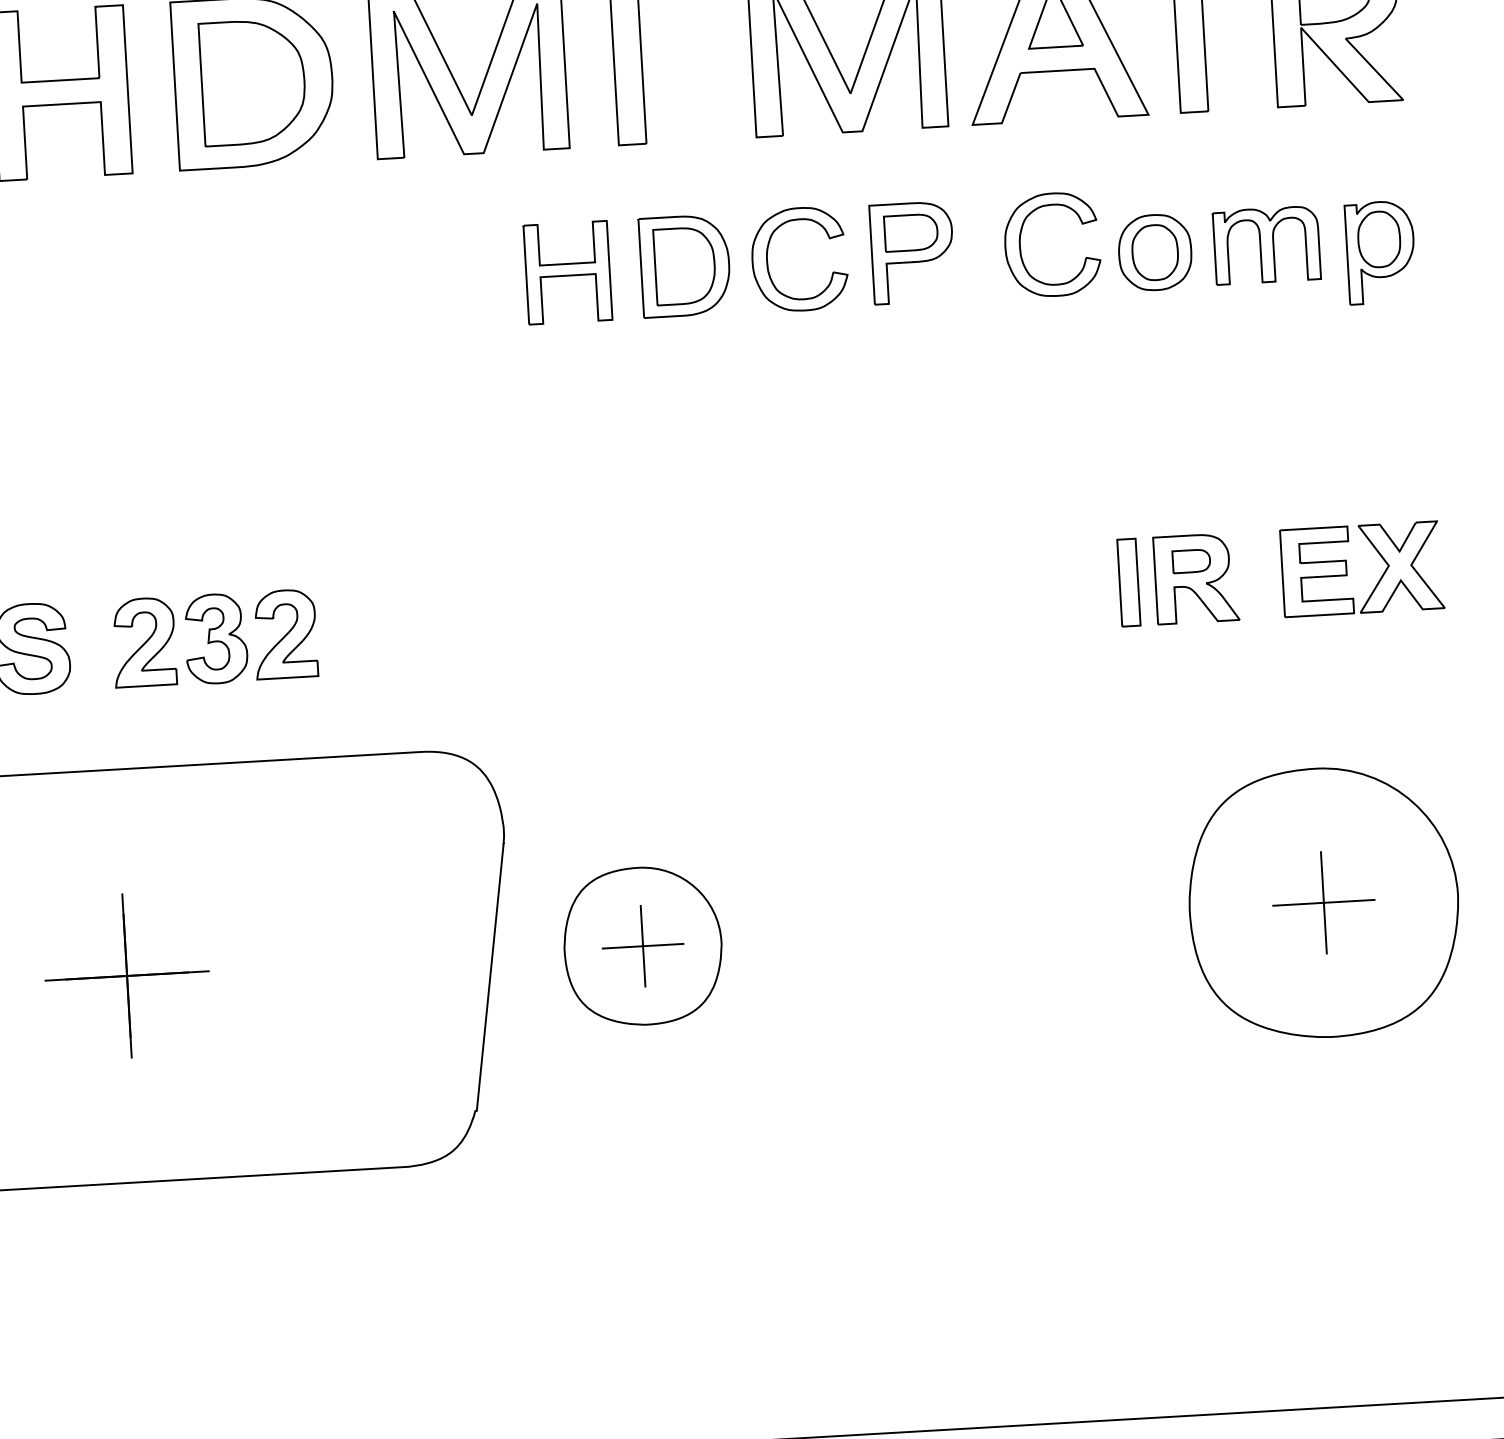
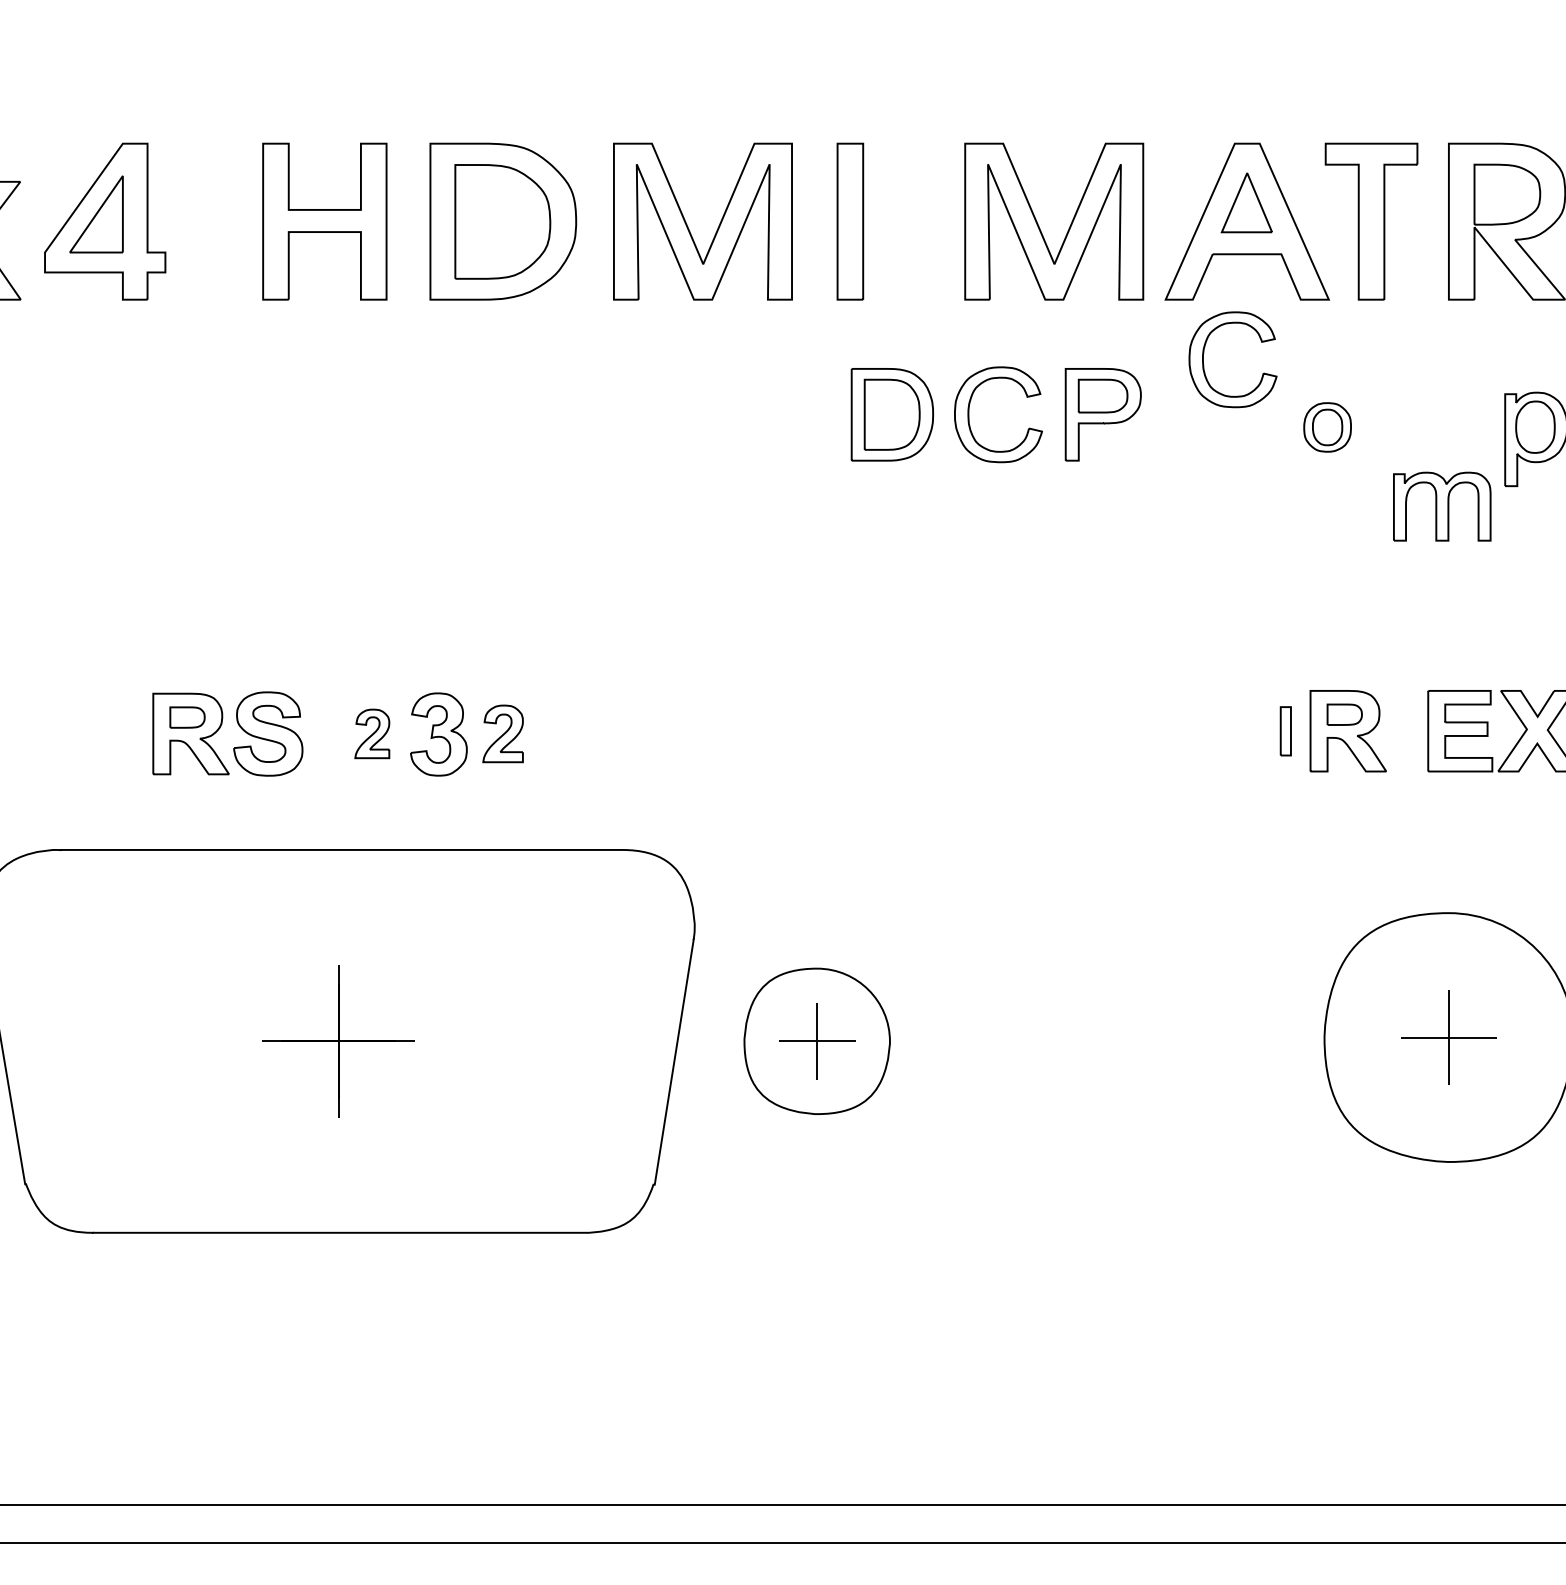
part: (1021, 239) -> (1204, 353), moved
part: (1267, 245) -> (1442, 506), moved
part: (1155, 252) -> (1327, 427), size x0.7
part: (567, 272) -> (783, 414), removed
part: (1128, 583) -> (1285, 731), size x0.6
part: (284, 633) -> (502, 733), size x0.7
part: (144, 641) -> (372, 733), size x0.6

